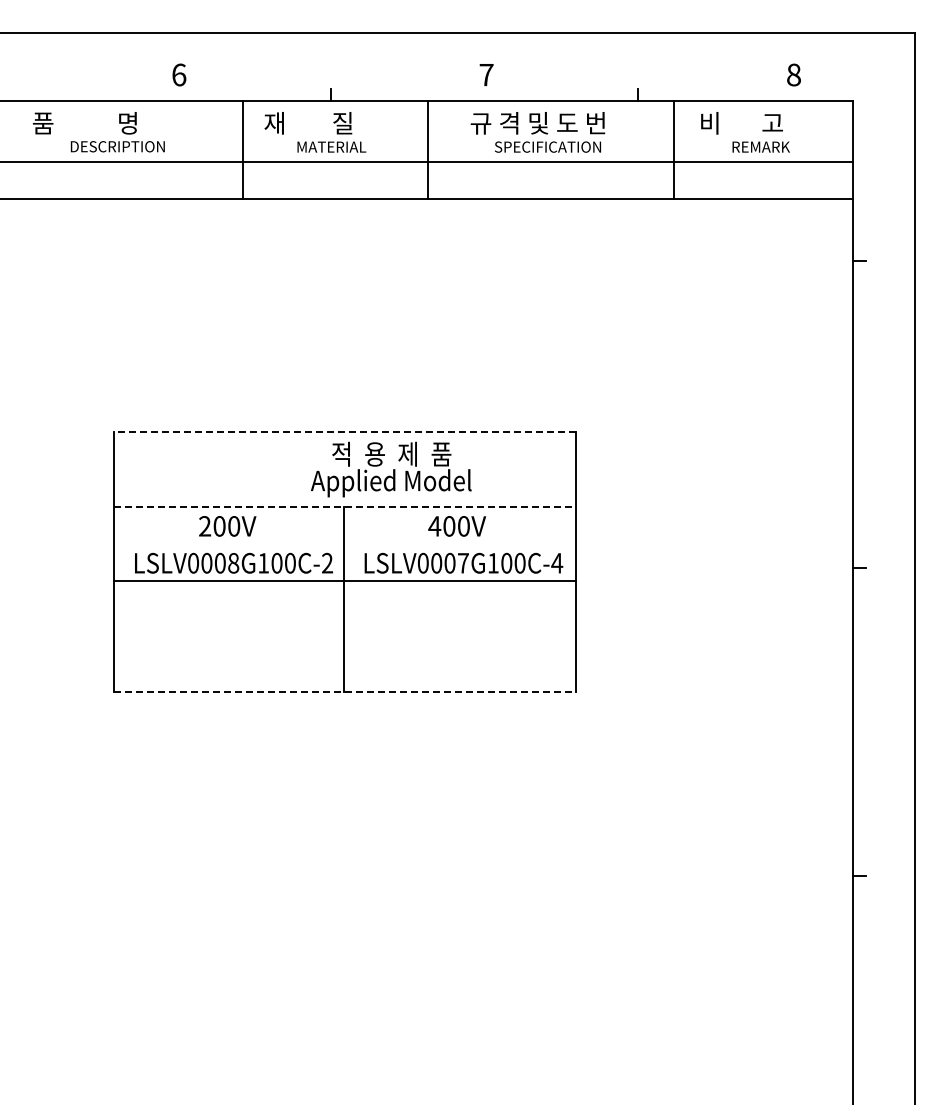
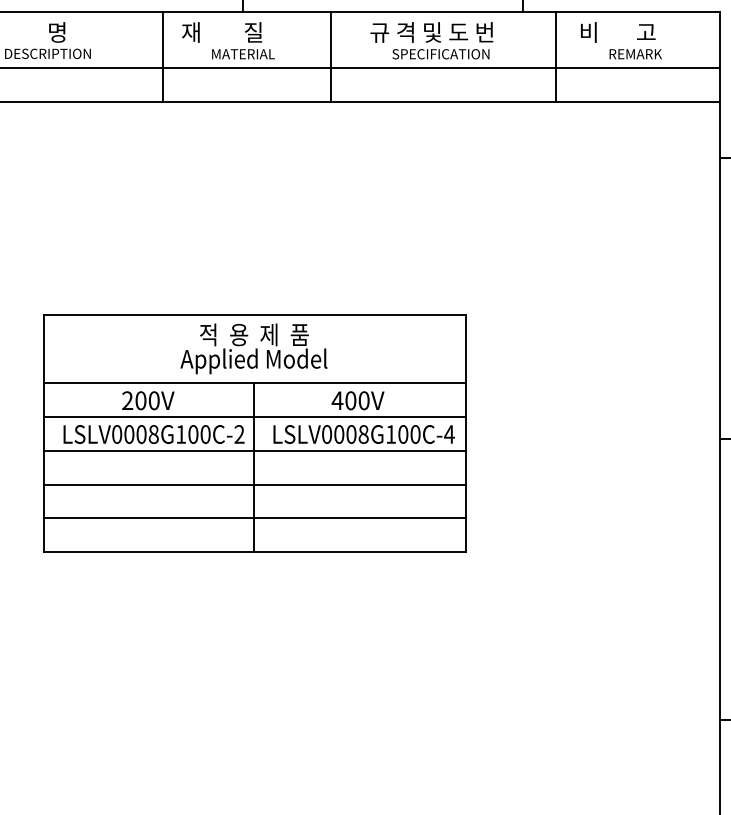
line: (344, 432) -> (255, 314), dashed -> solid
text: (391, 469) -> (254, 348), moved
line: (344, 507) -> (255, 383), dashed -> solid
line: (344, 544) -> (255, 417), added
text: (463, 563) -> (363, 434), LSLV0007G100C-4 -> LSLV0008G100C-4
line: (344, 618) -> (255, 484), added
line: (344, 655) -> (255, 518), added
line: (344, 691) -> (255, 551), dashed -> solid

